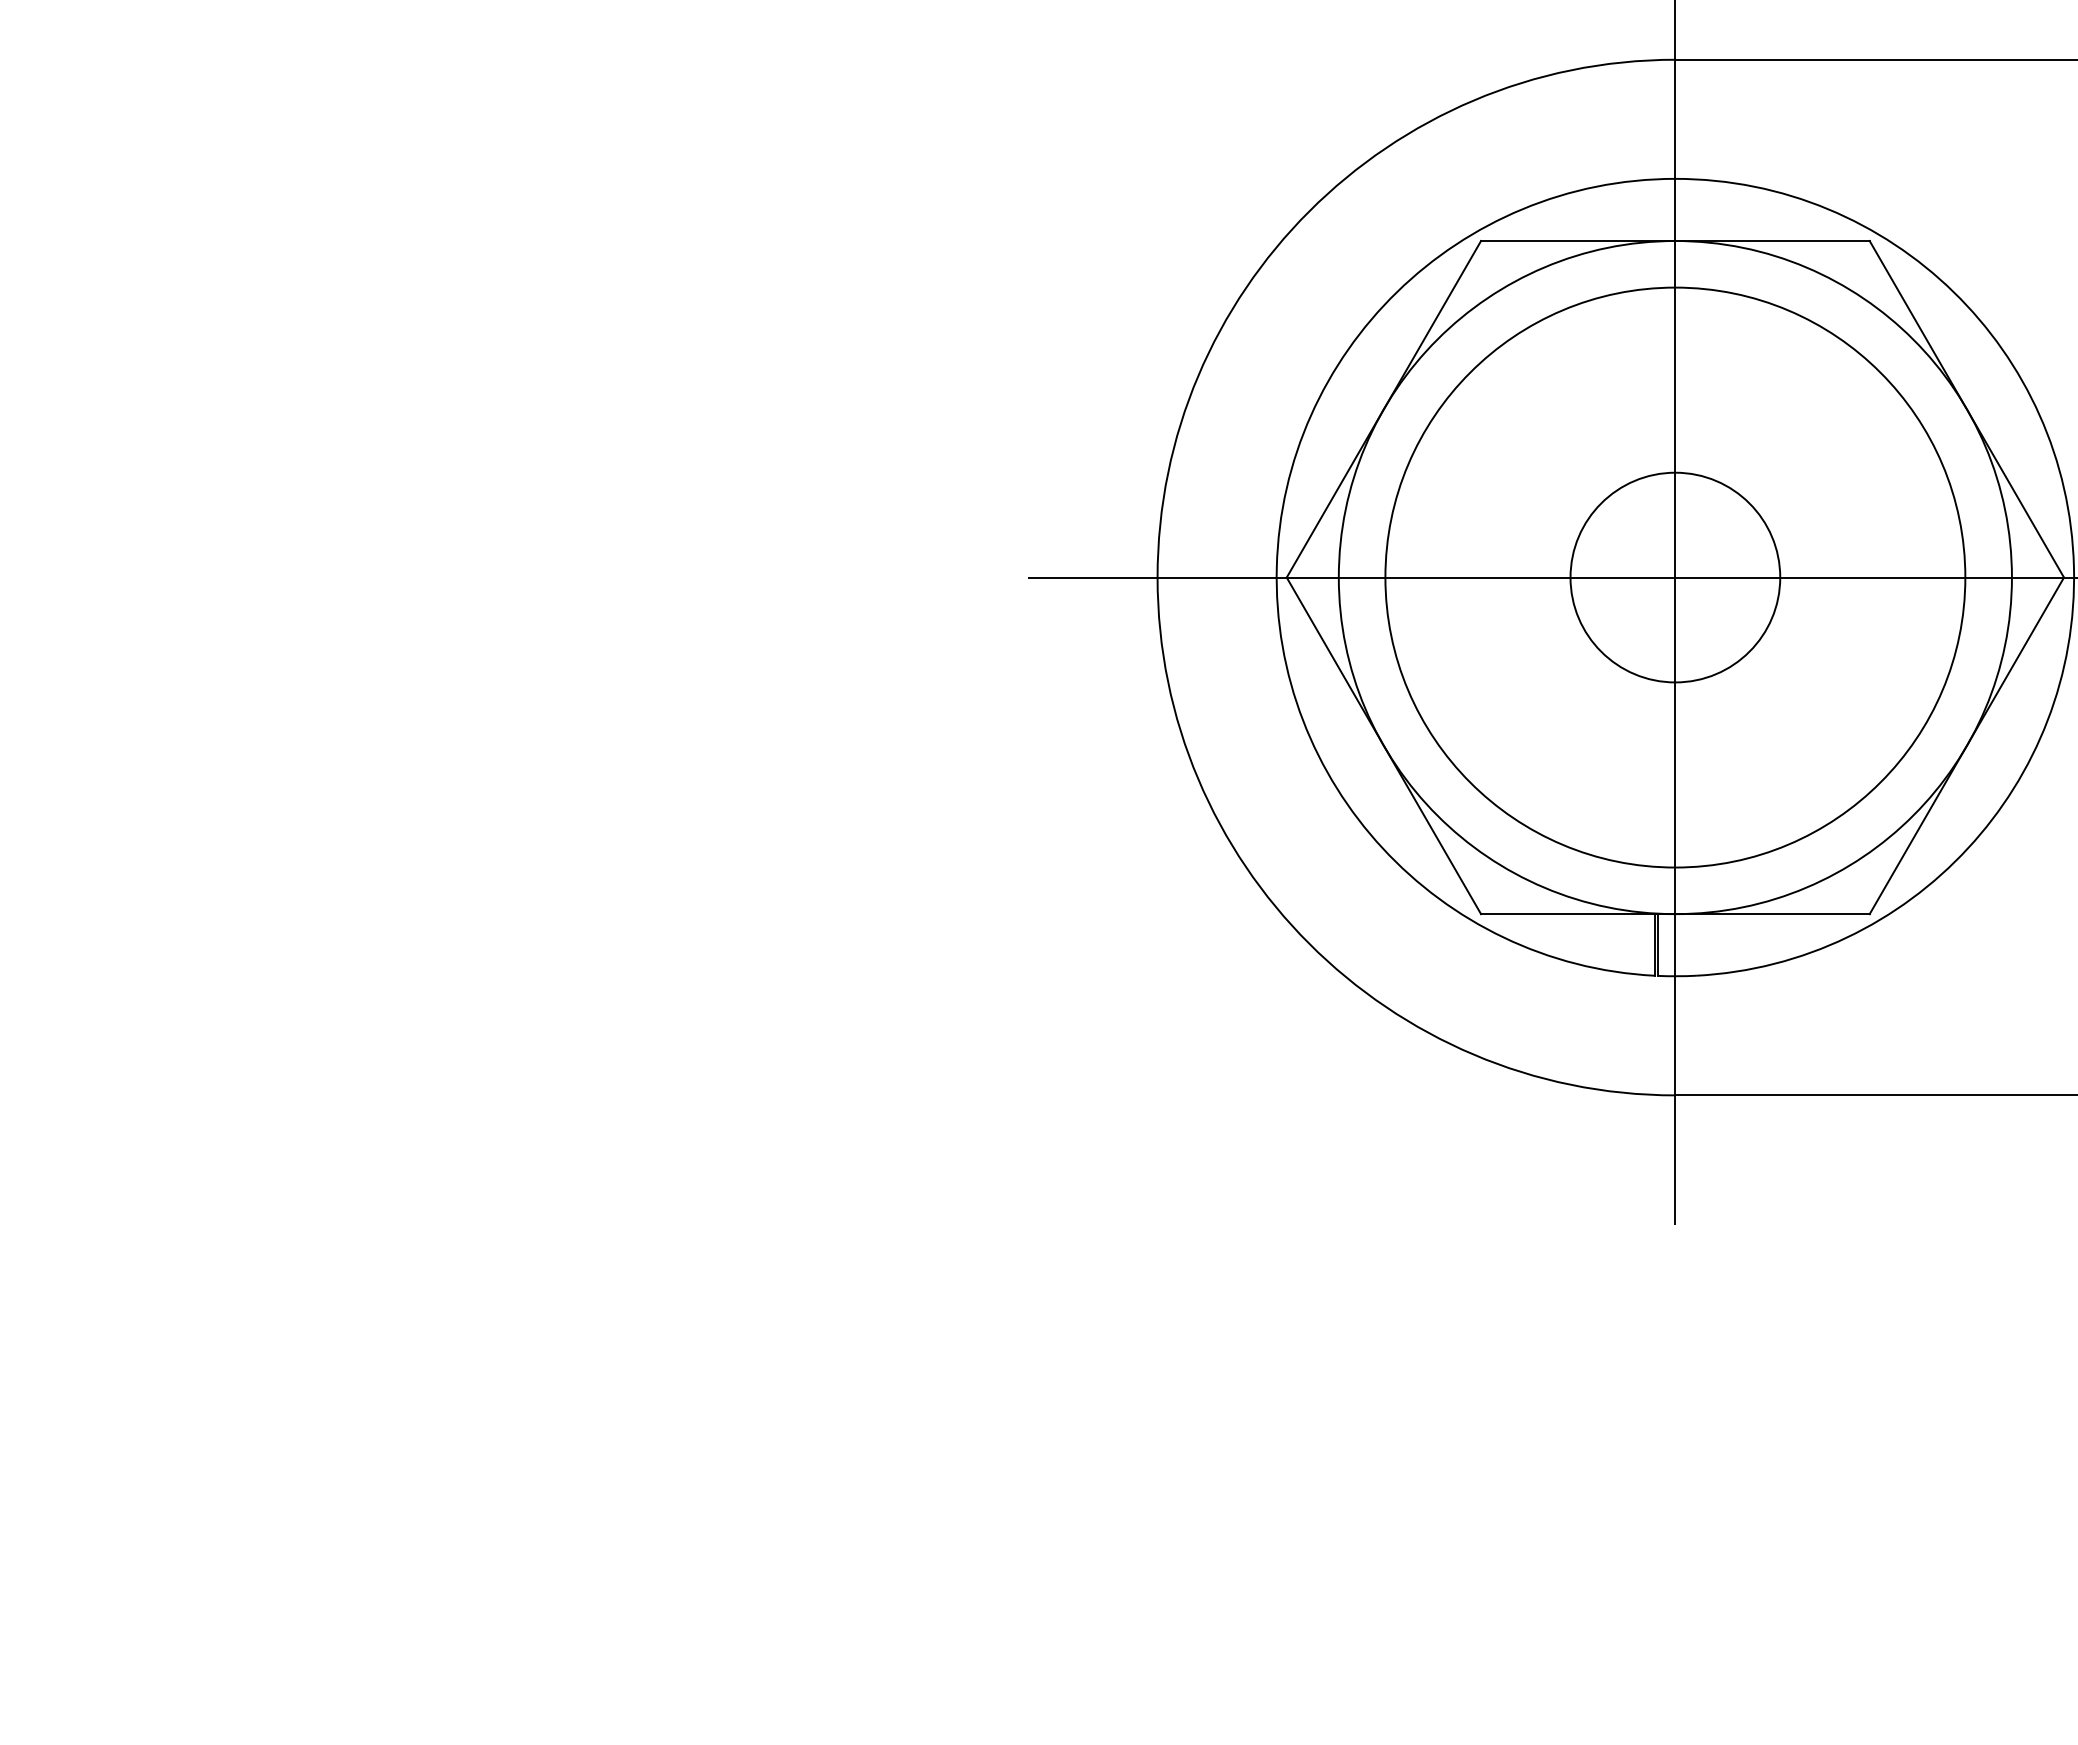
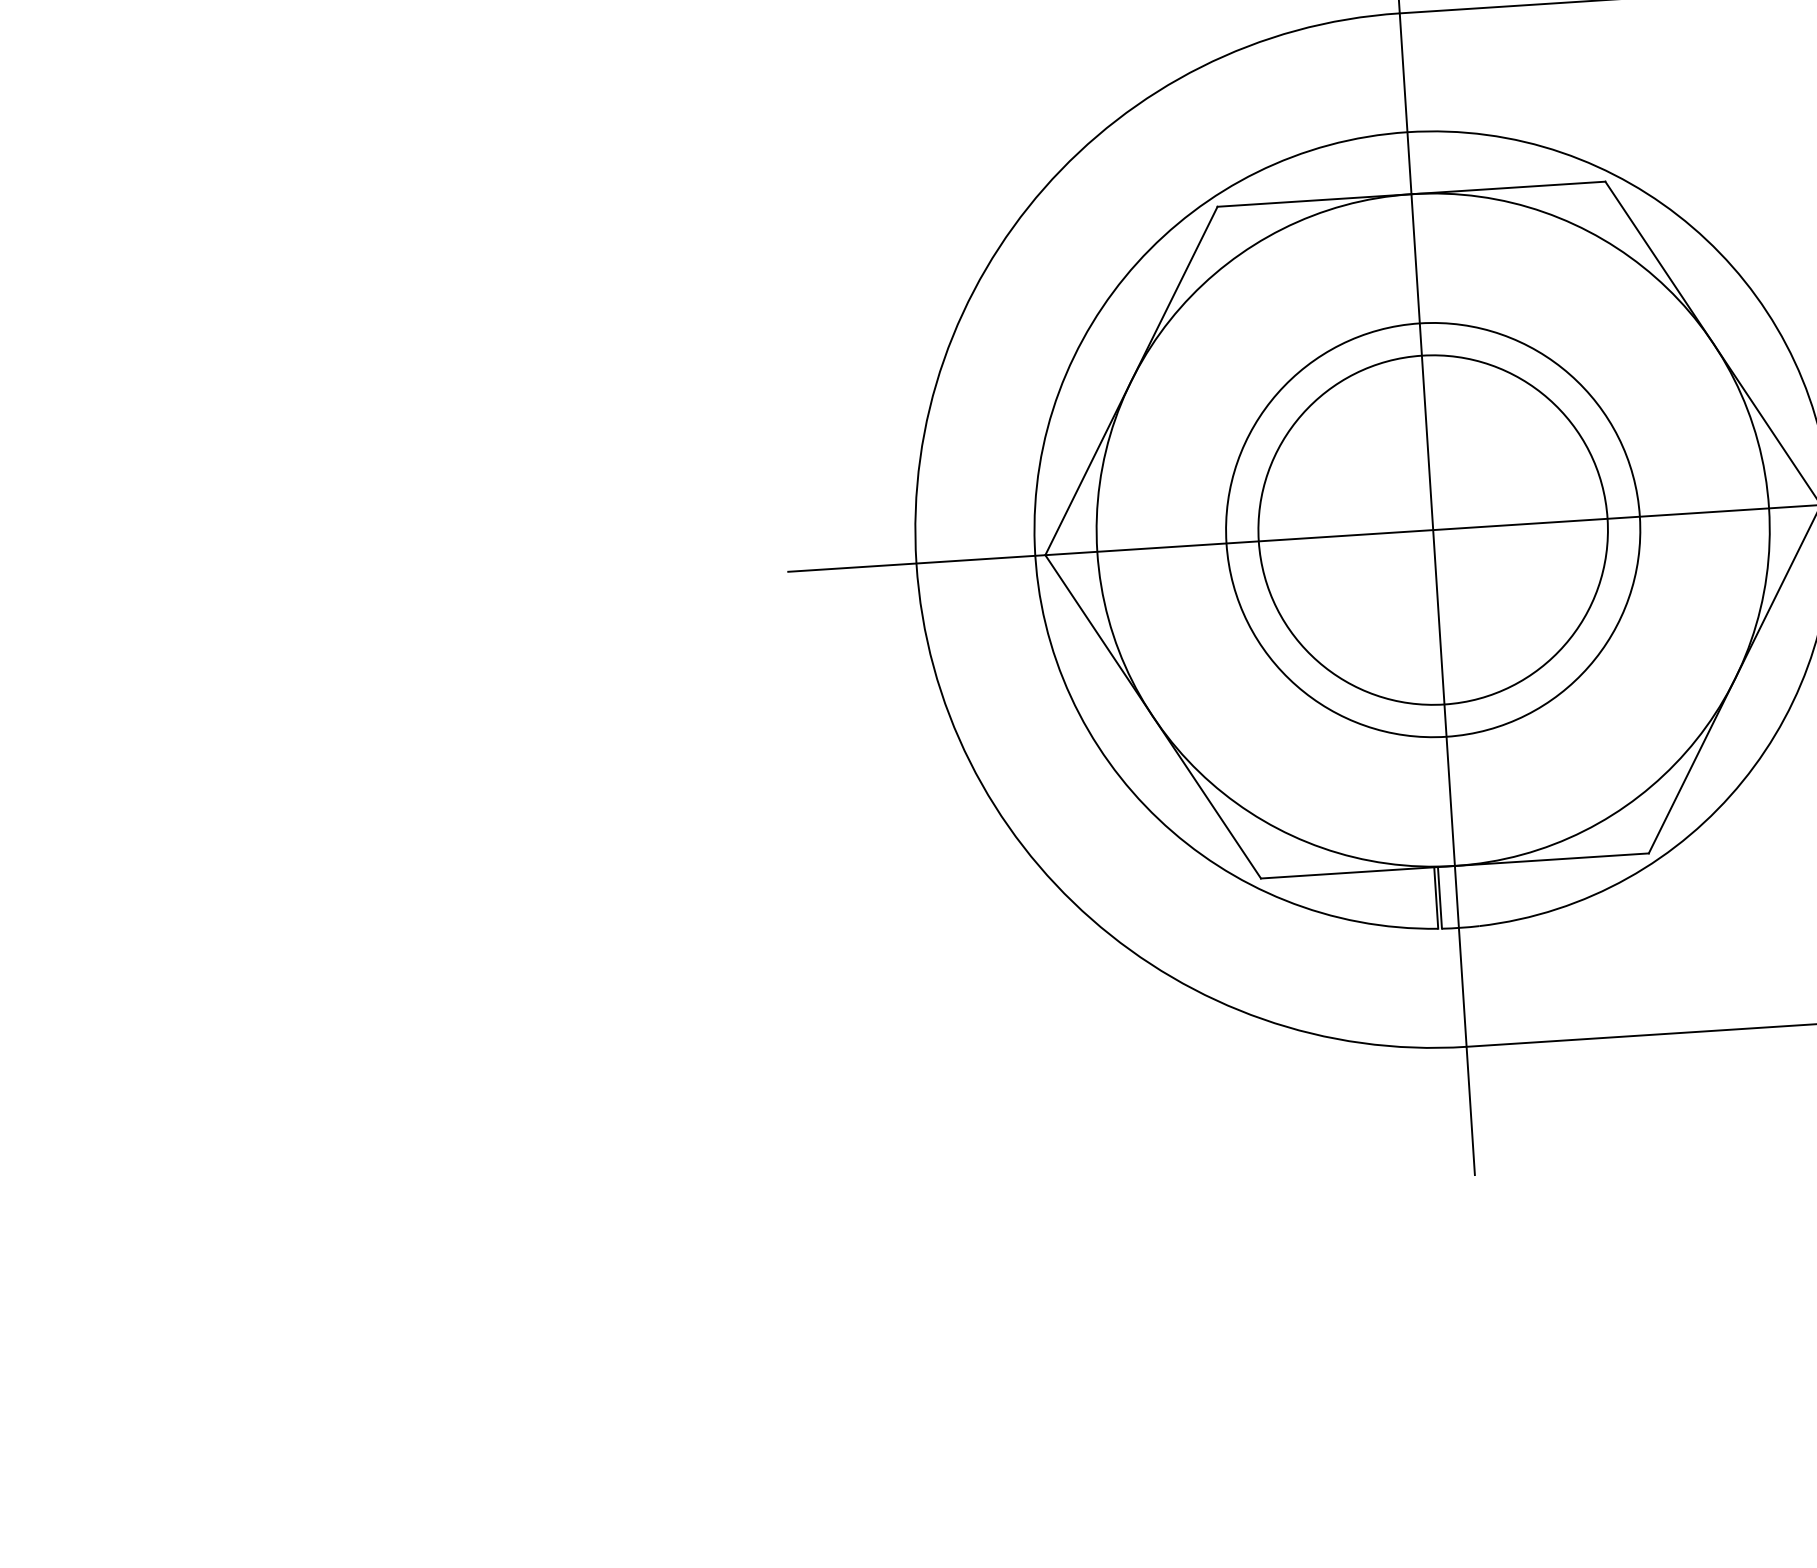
circle: (1675, 577) -> (1433, 530), size x0.71
circle: (1675, 577) -> (1433, 530), size x1.67

